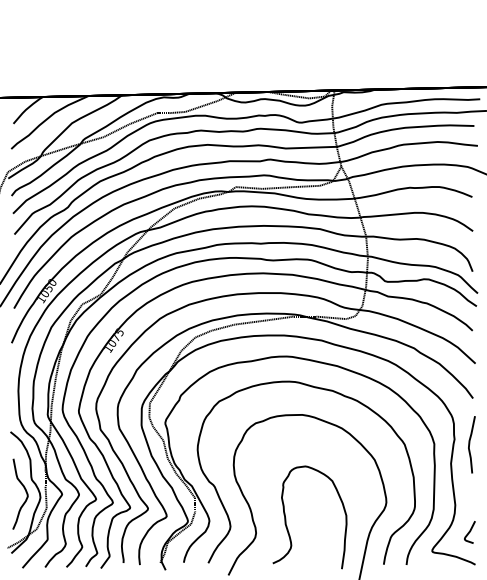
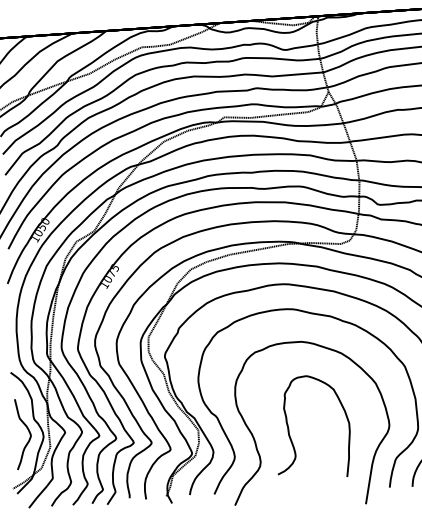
part: (286, 518) -> (289, 429), moved

